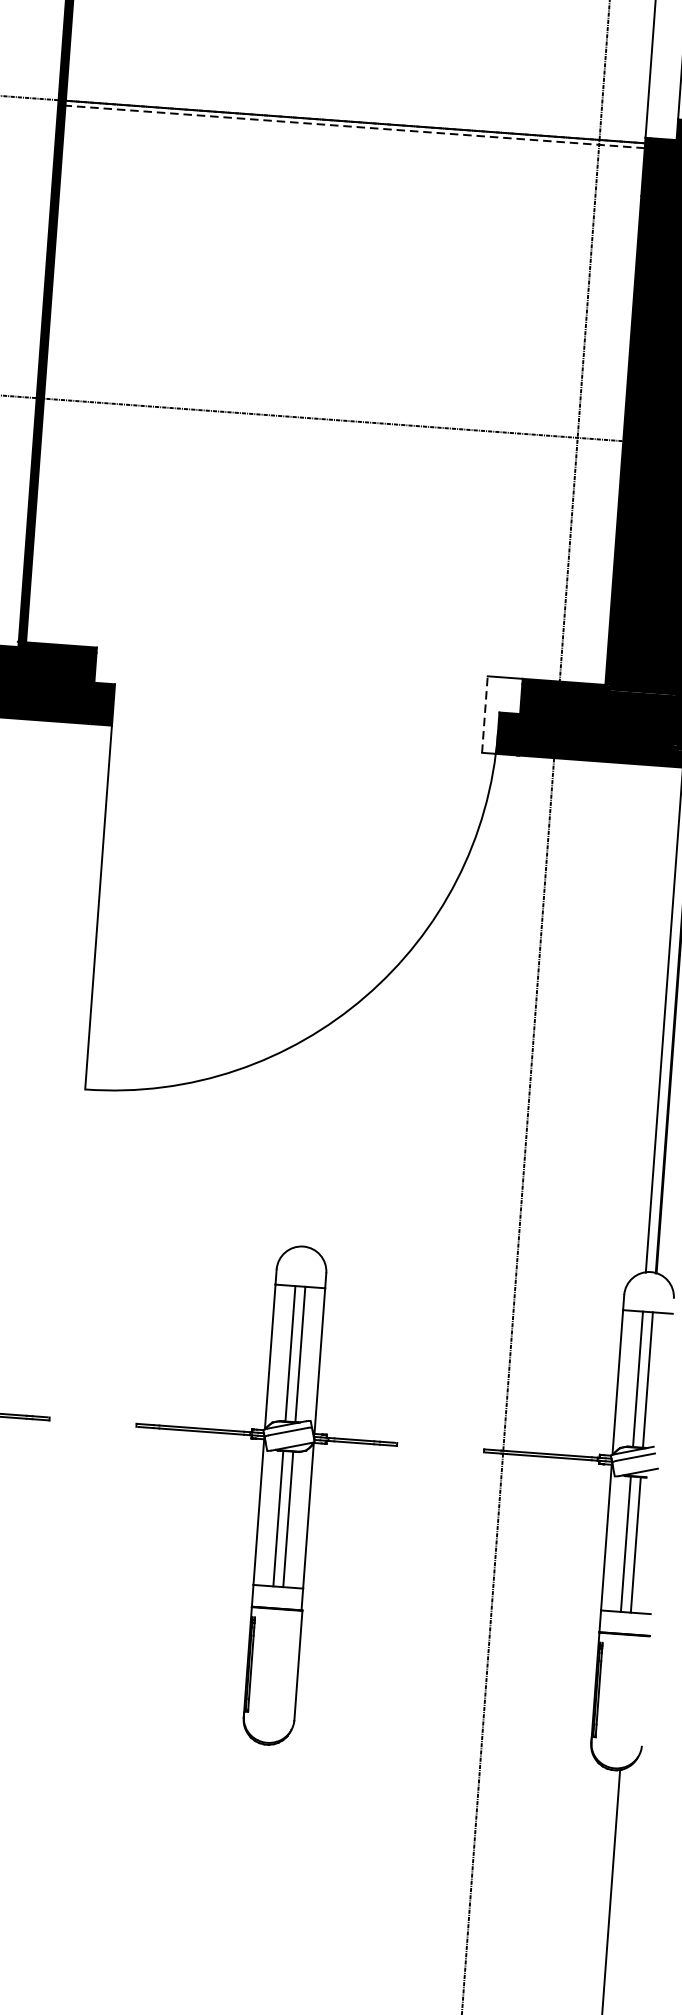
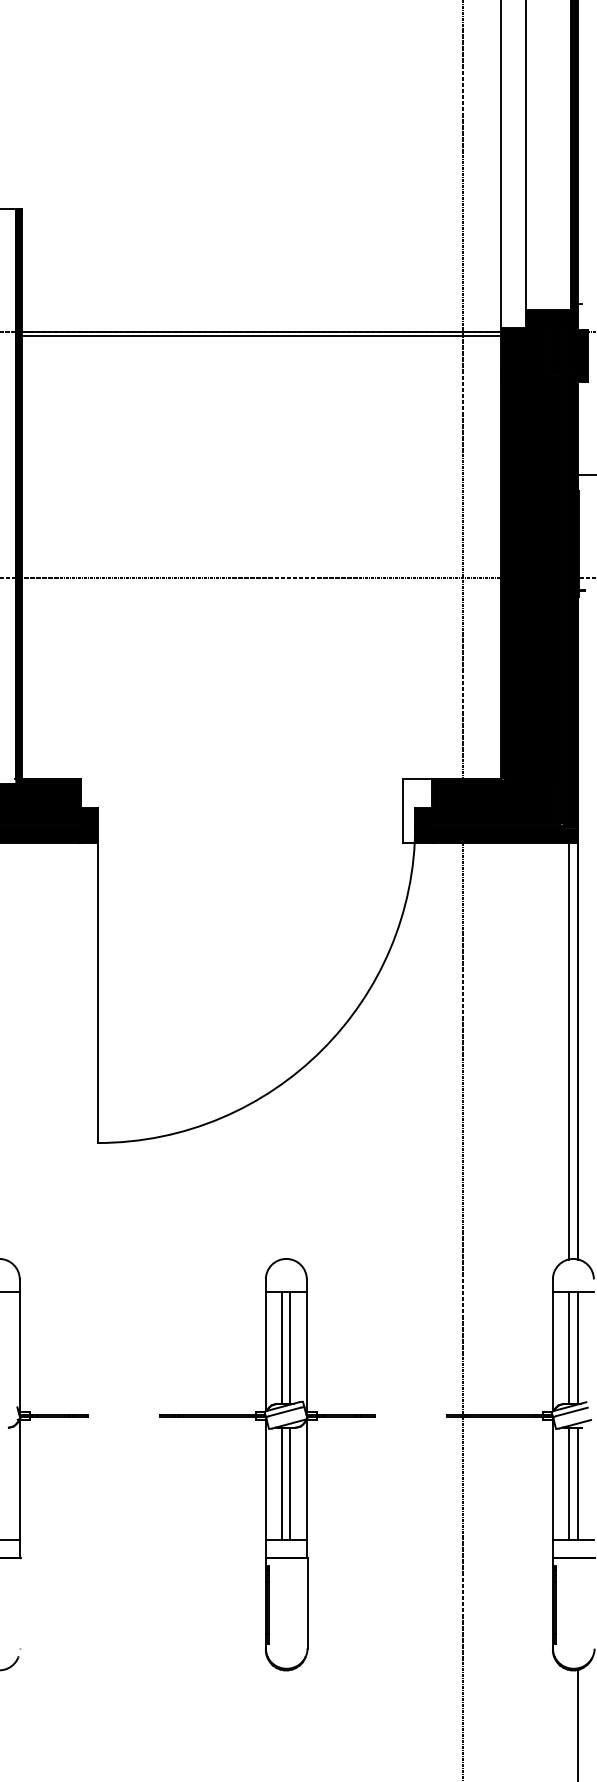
line: (354, 127) -> (260, 336), dashed -> solid
line: (485, 714) -> (403, 810), dashed -> solid

